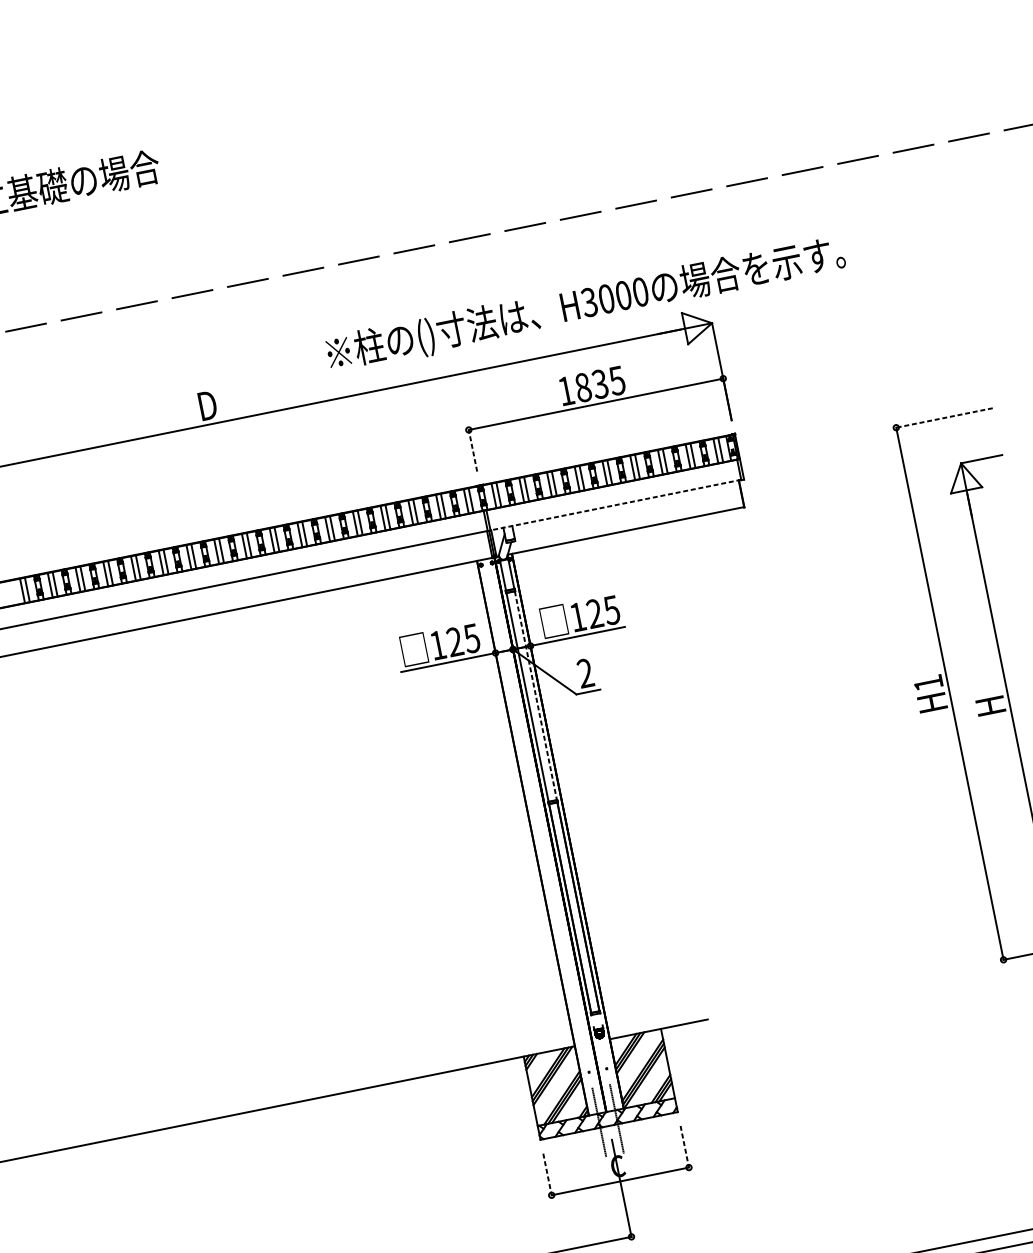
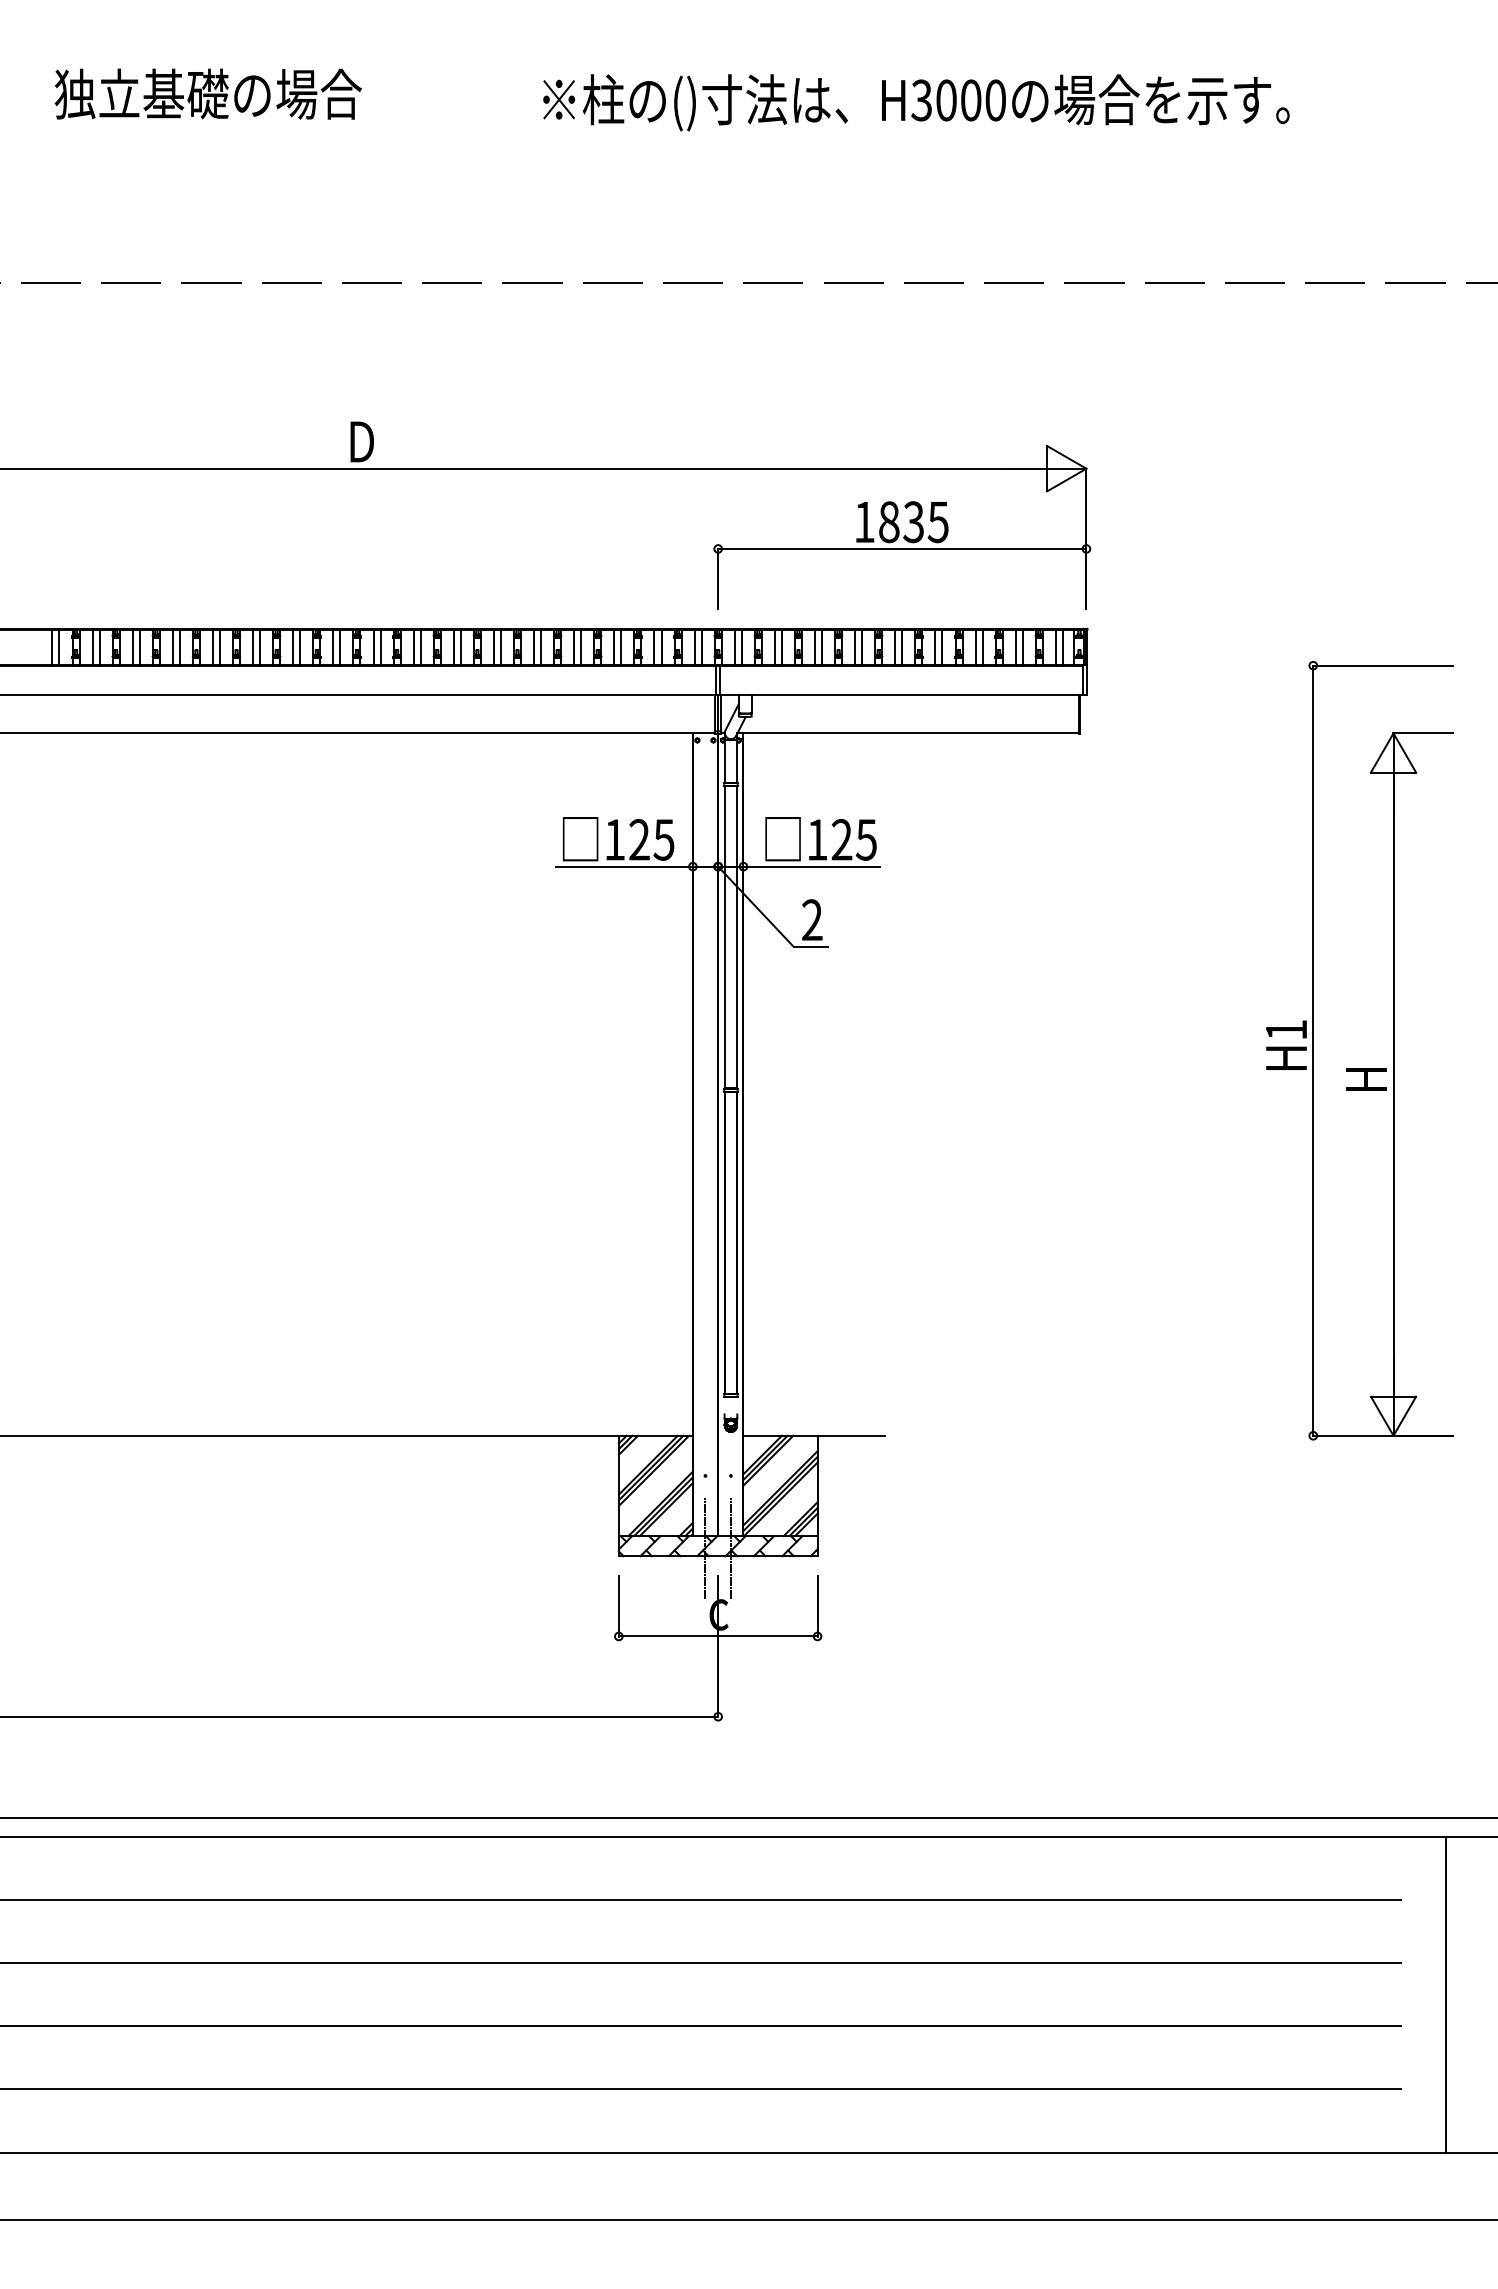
text: (586, 304) -> (916, 102), moved
line: (944, 417) -> (1382, 665), dashed -> solid
line: (473, 450) -> (718, 578), dashed -> solid
line: (615, 505) -> (901, 694), dashed -> solid
line: (535, 695) -> (736, 937), dashed -> solid
line: (684, 1146) -> (817, 1606), dashed -> solid
line: (547, 1174) -> (618, 1606), dashed -> solid

